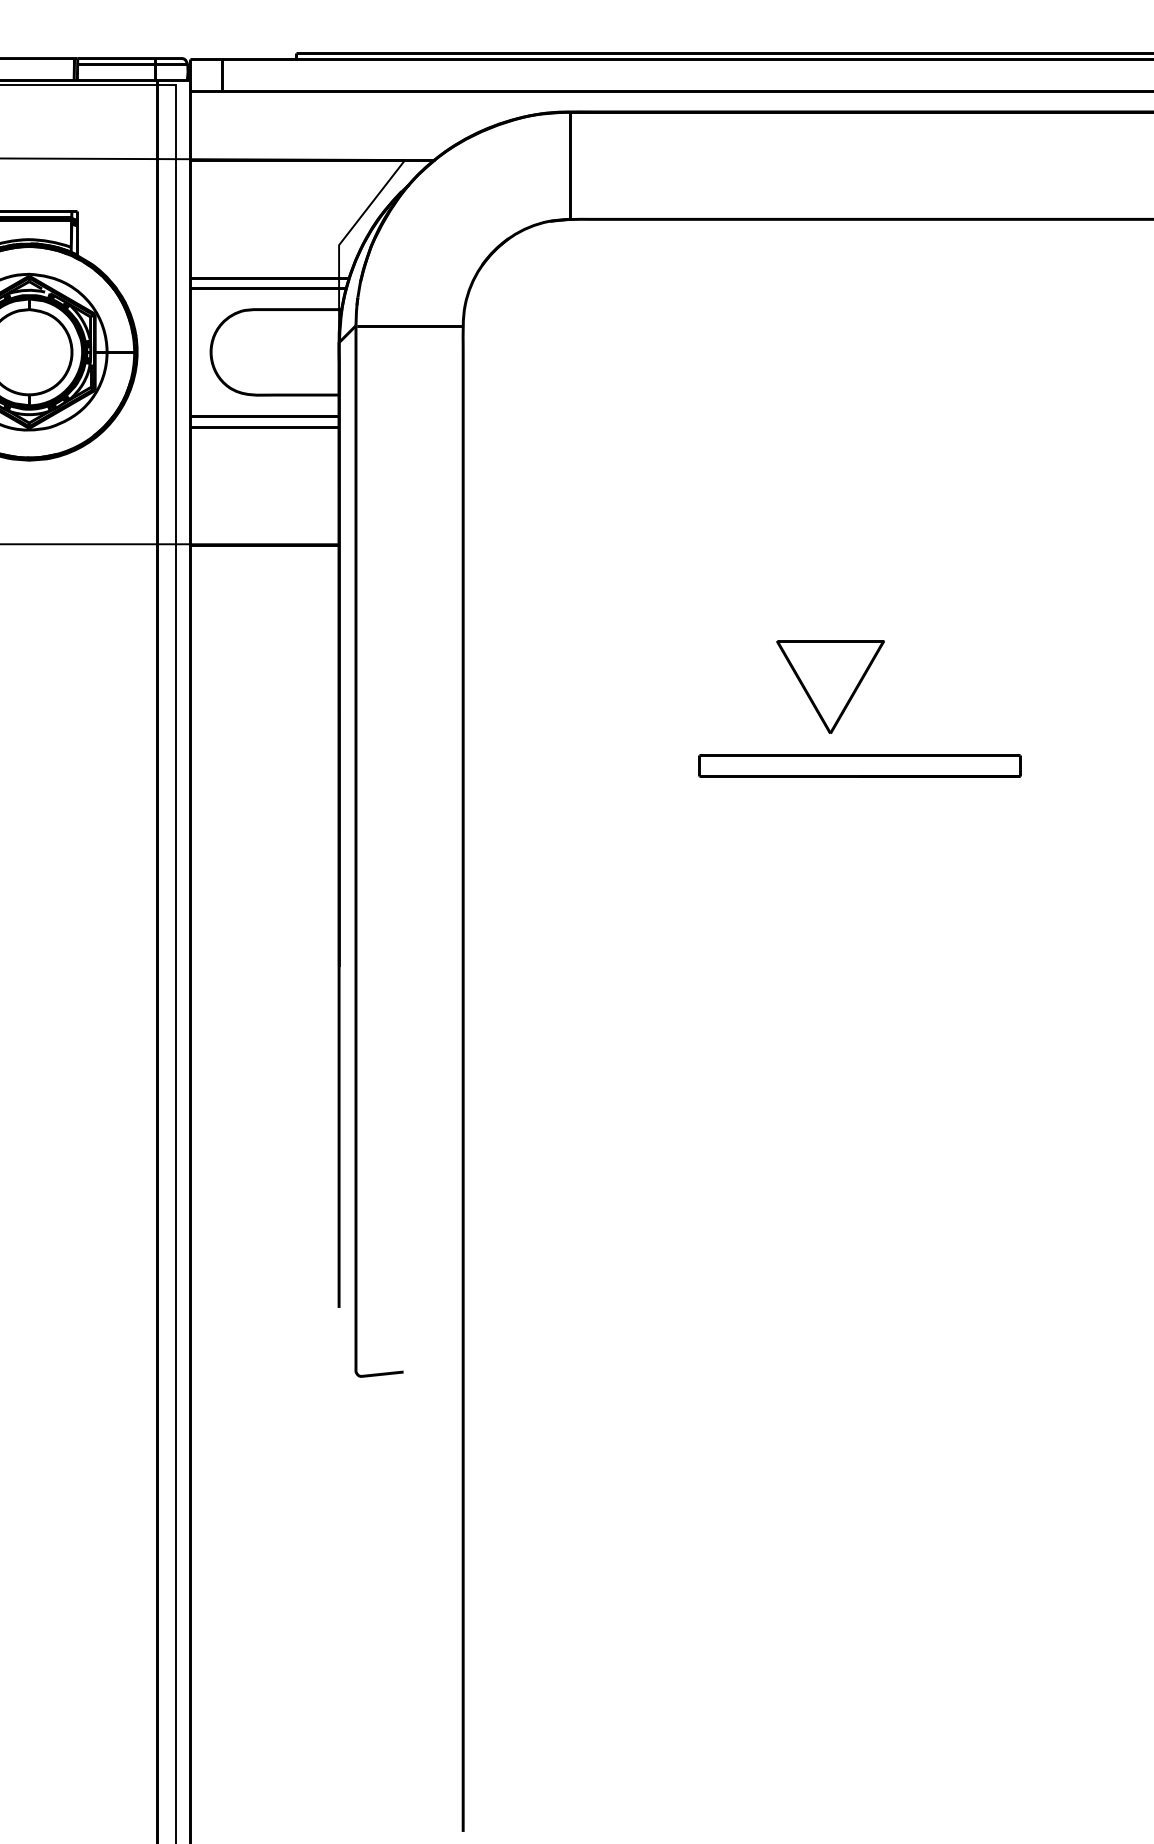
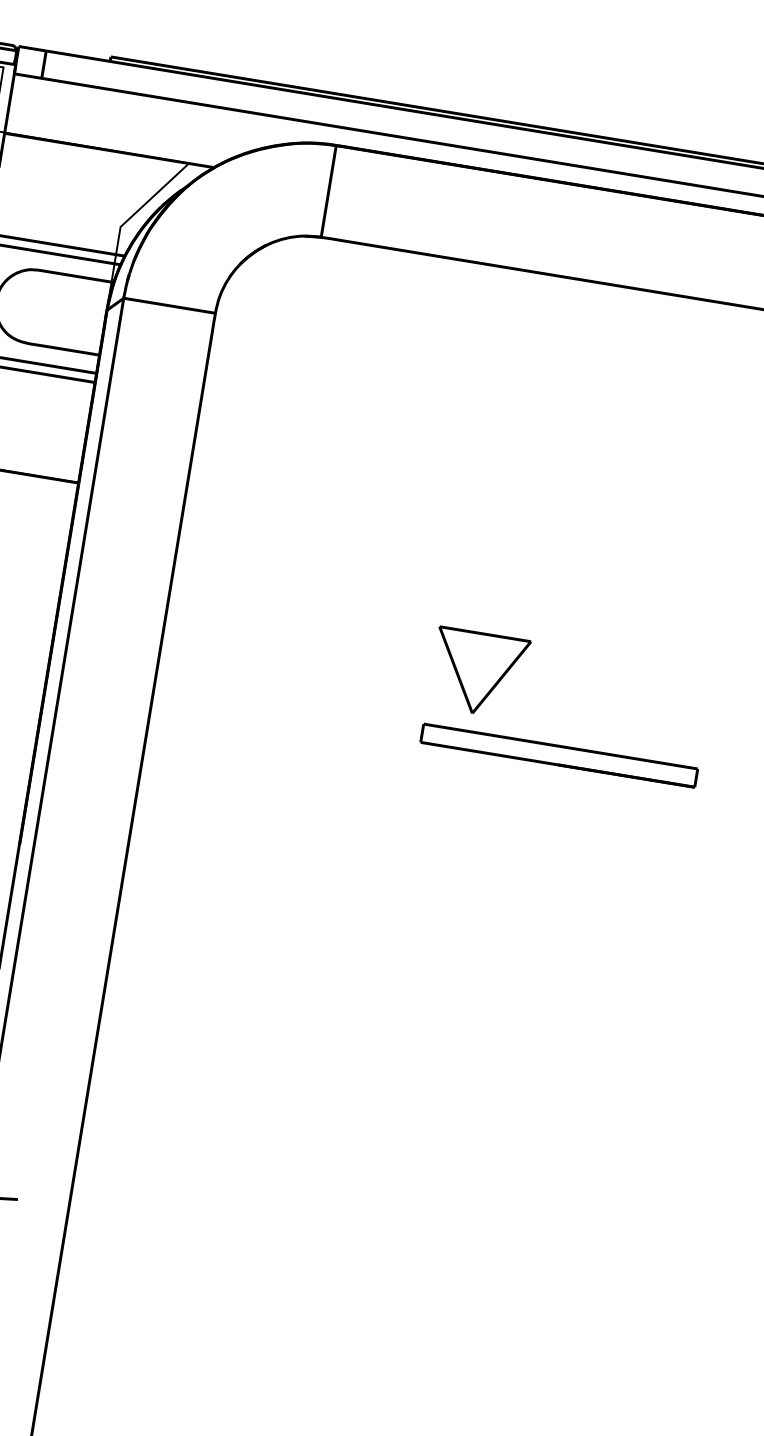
part: (859, 765) -> (559, 755), moved

